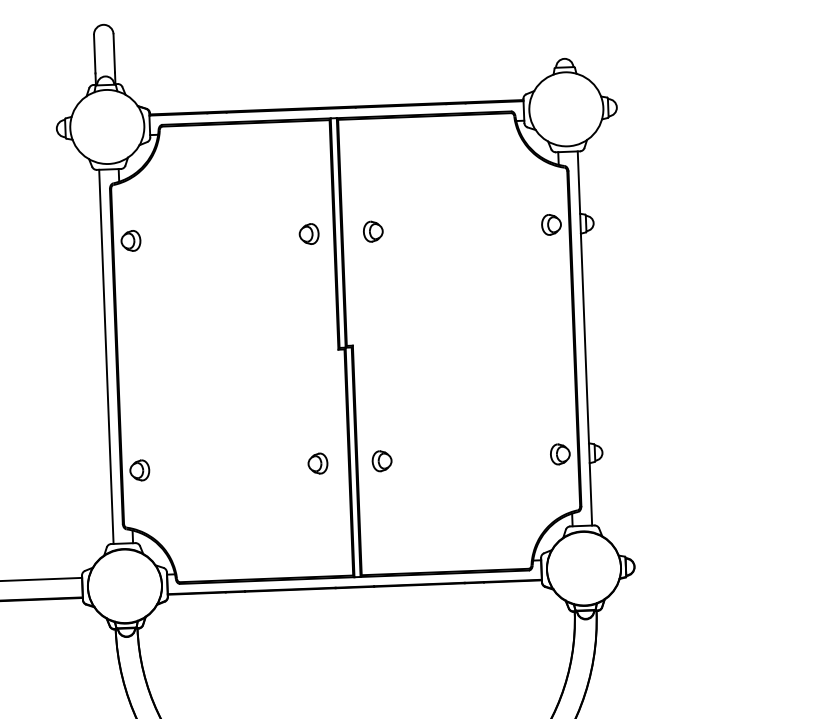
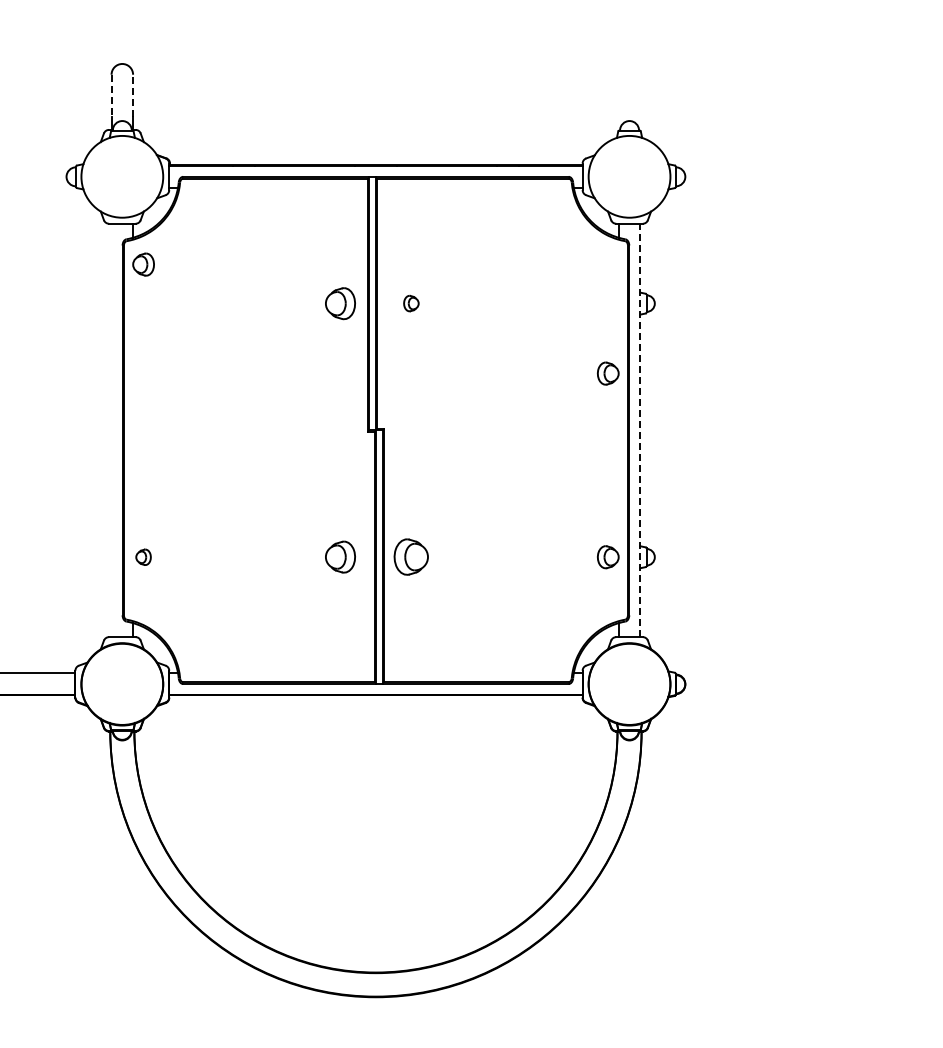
line: (114, 52) -> (133, 95), solid -> dashed
line: (94, 54) -> (111, 96), solid -> dashed
part: (551, 224) -> (608, 373), moved
part: (373, 231) -> (411, 303), size x0.7
part: (309, 234) -> (340, 303), size x1.4
part: (130, 240) -> (143, 264), moved
line: (585, 338) -> (640, 430), solid -> dashed
line: (106, 356) -> (111, 430), removed
part: (382, 461) -> (411, 557), size x1.6
part: (318, 463) -> (340, 557), size x1.4
part: (139, 470) -> (143, 557), size x0.7

